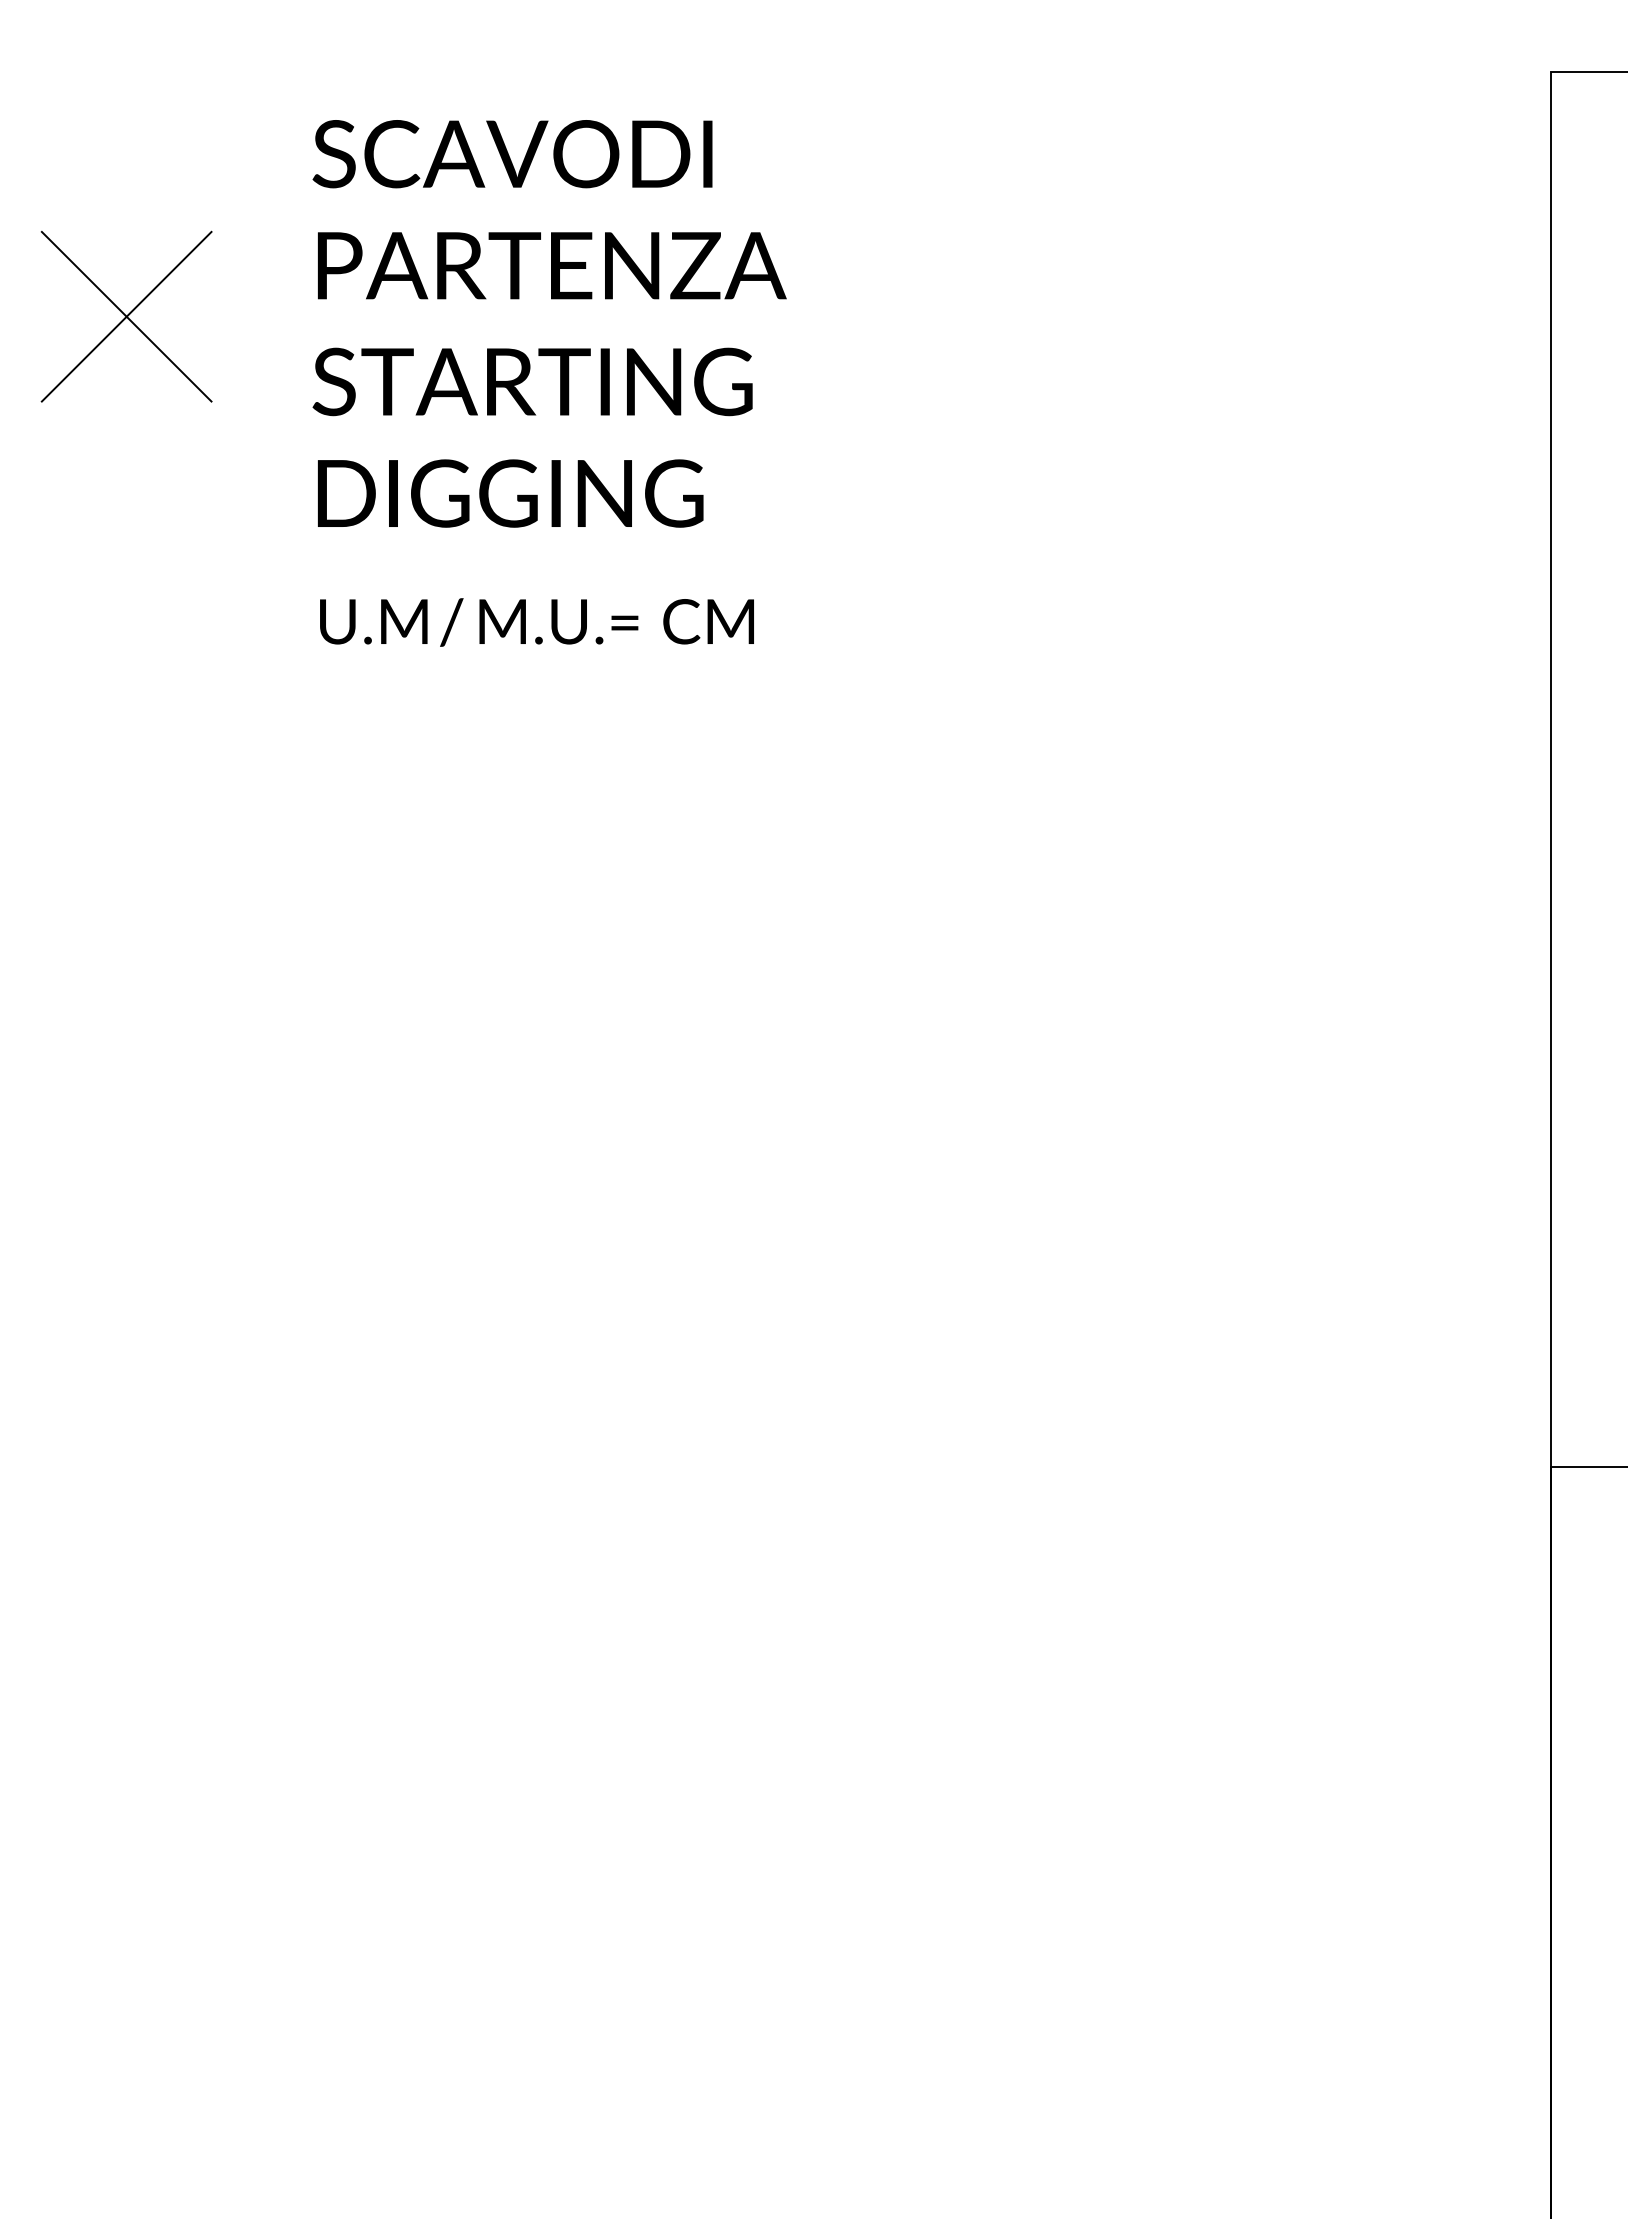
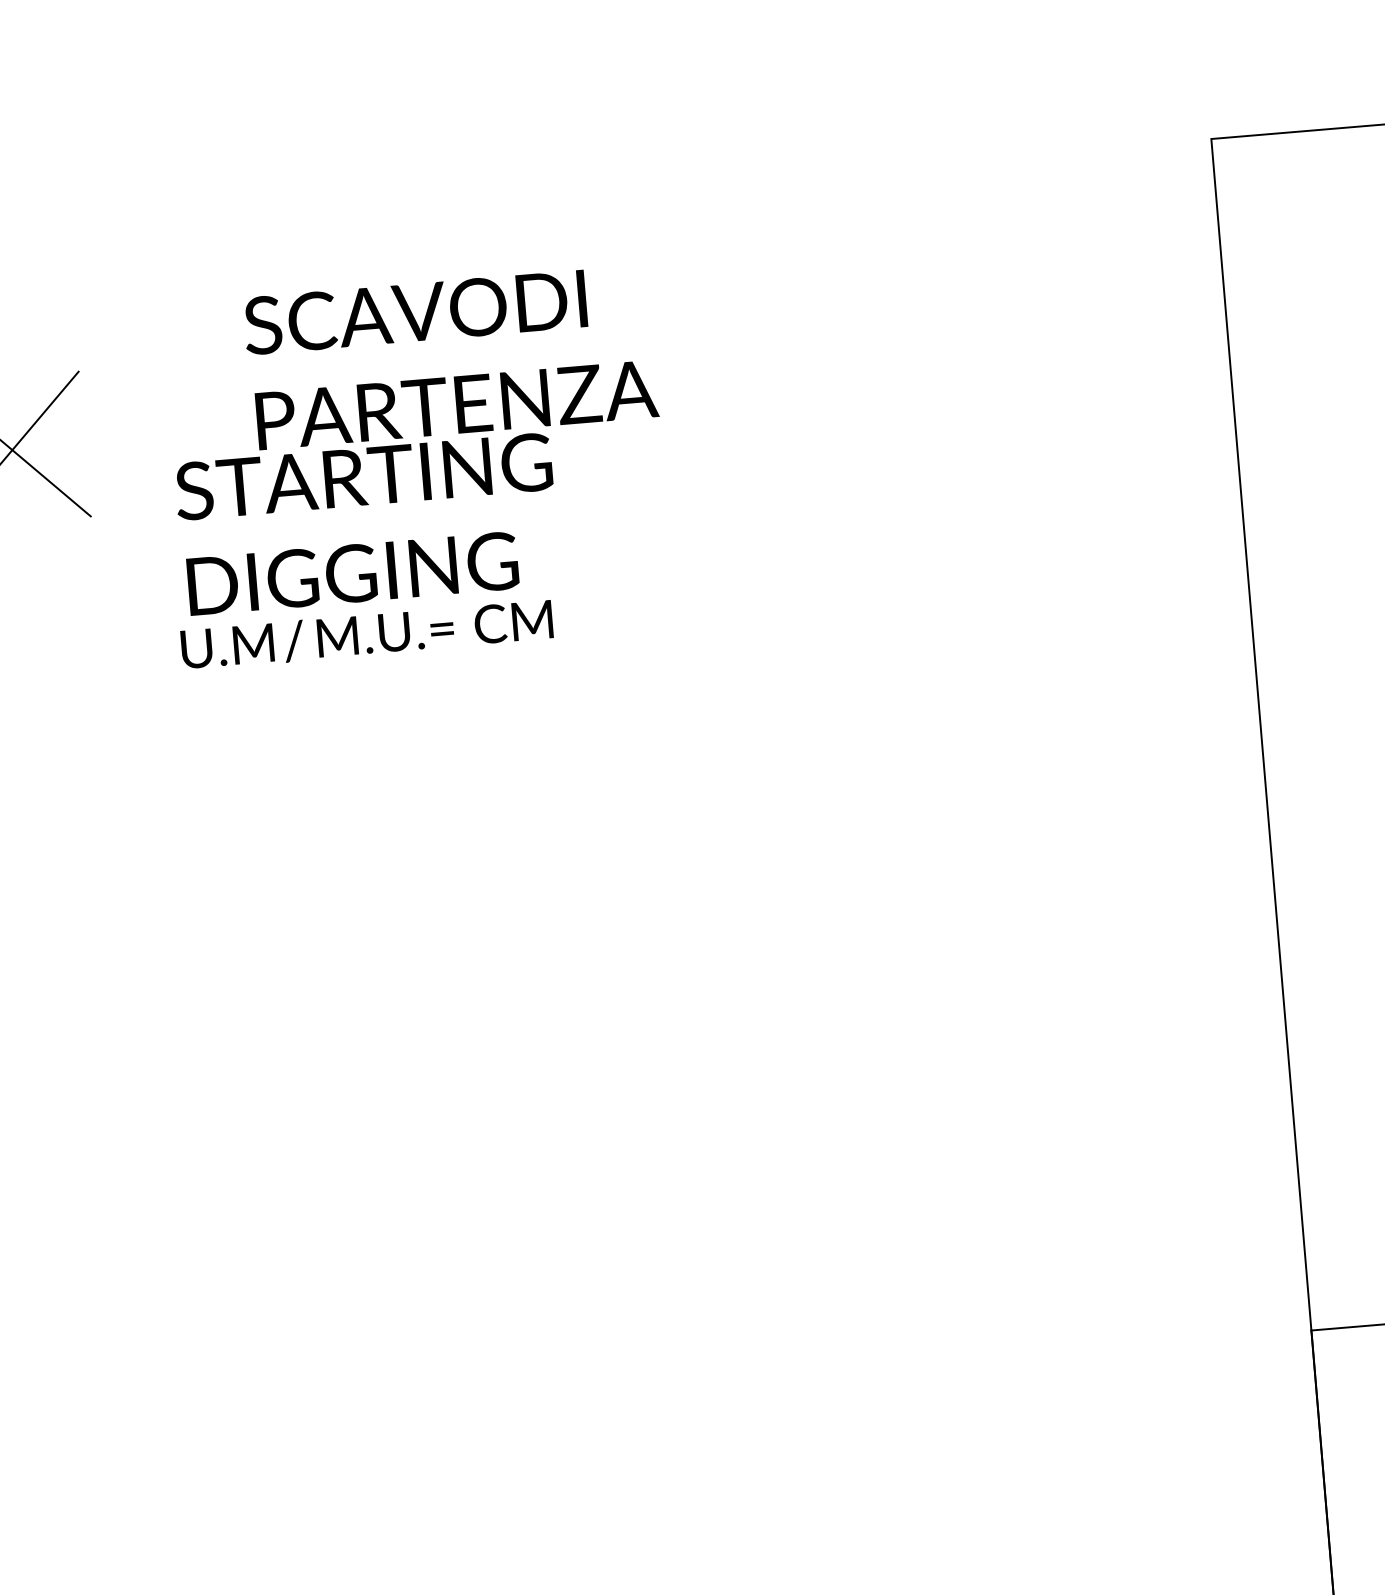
text: (549, 209) -> (450, 357), moved
text: (536, 622) -> (366, 635), moved

